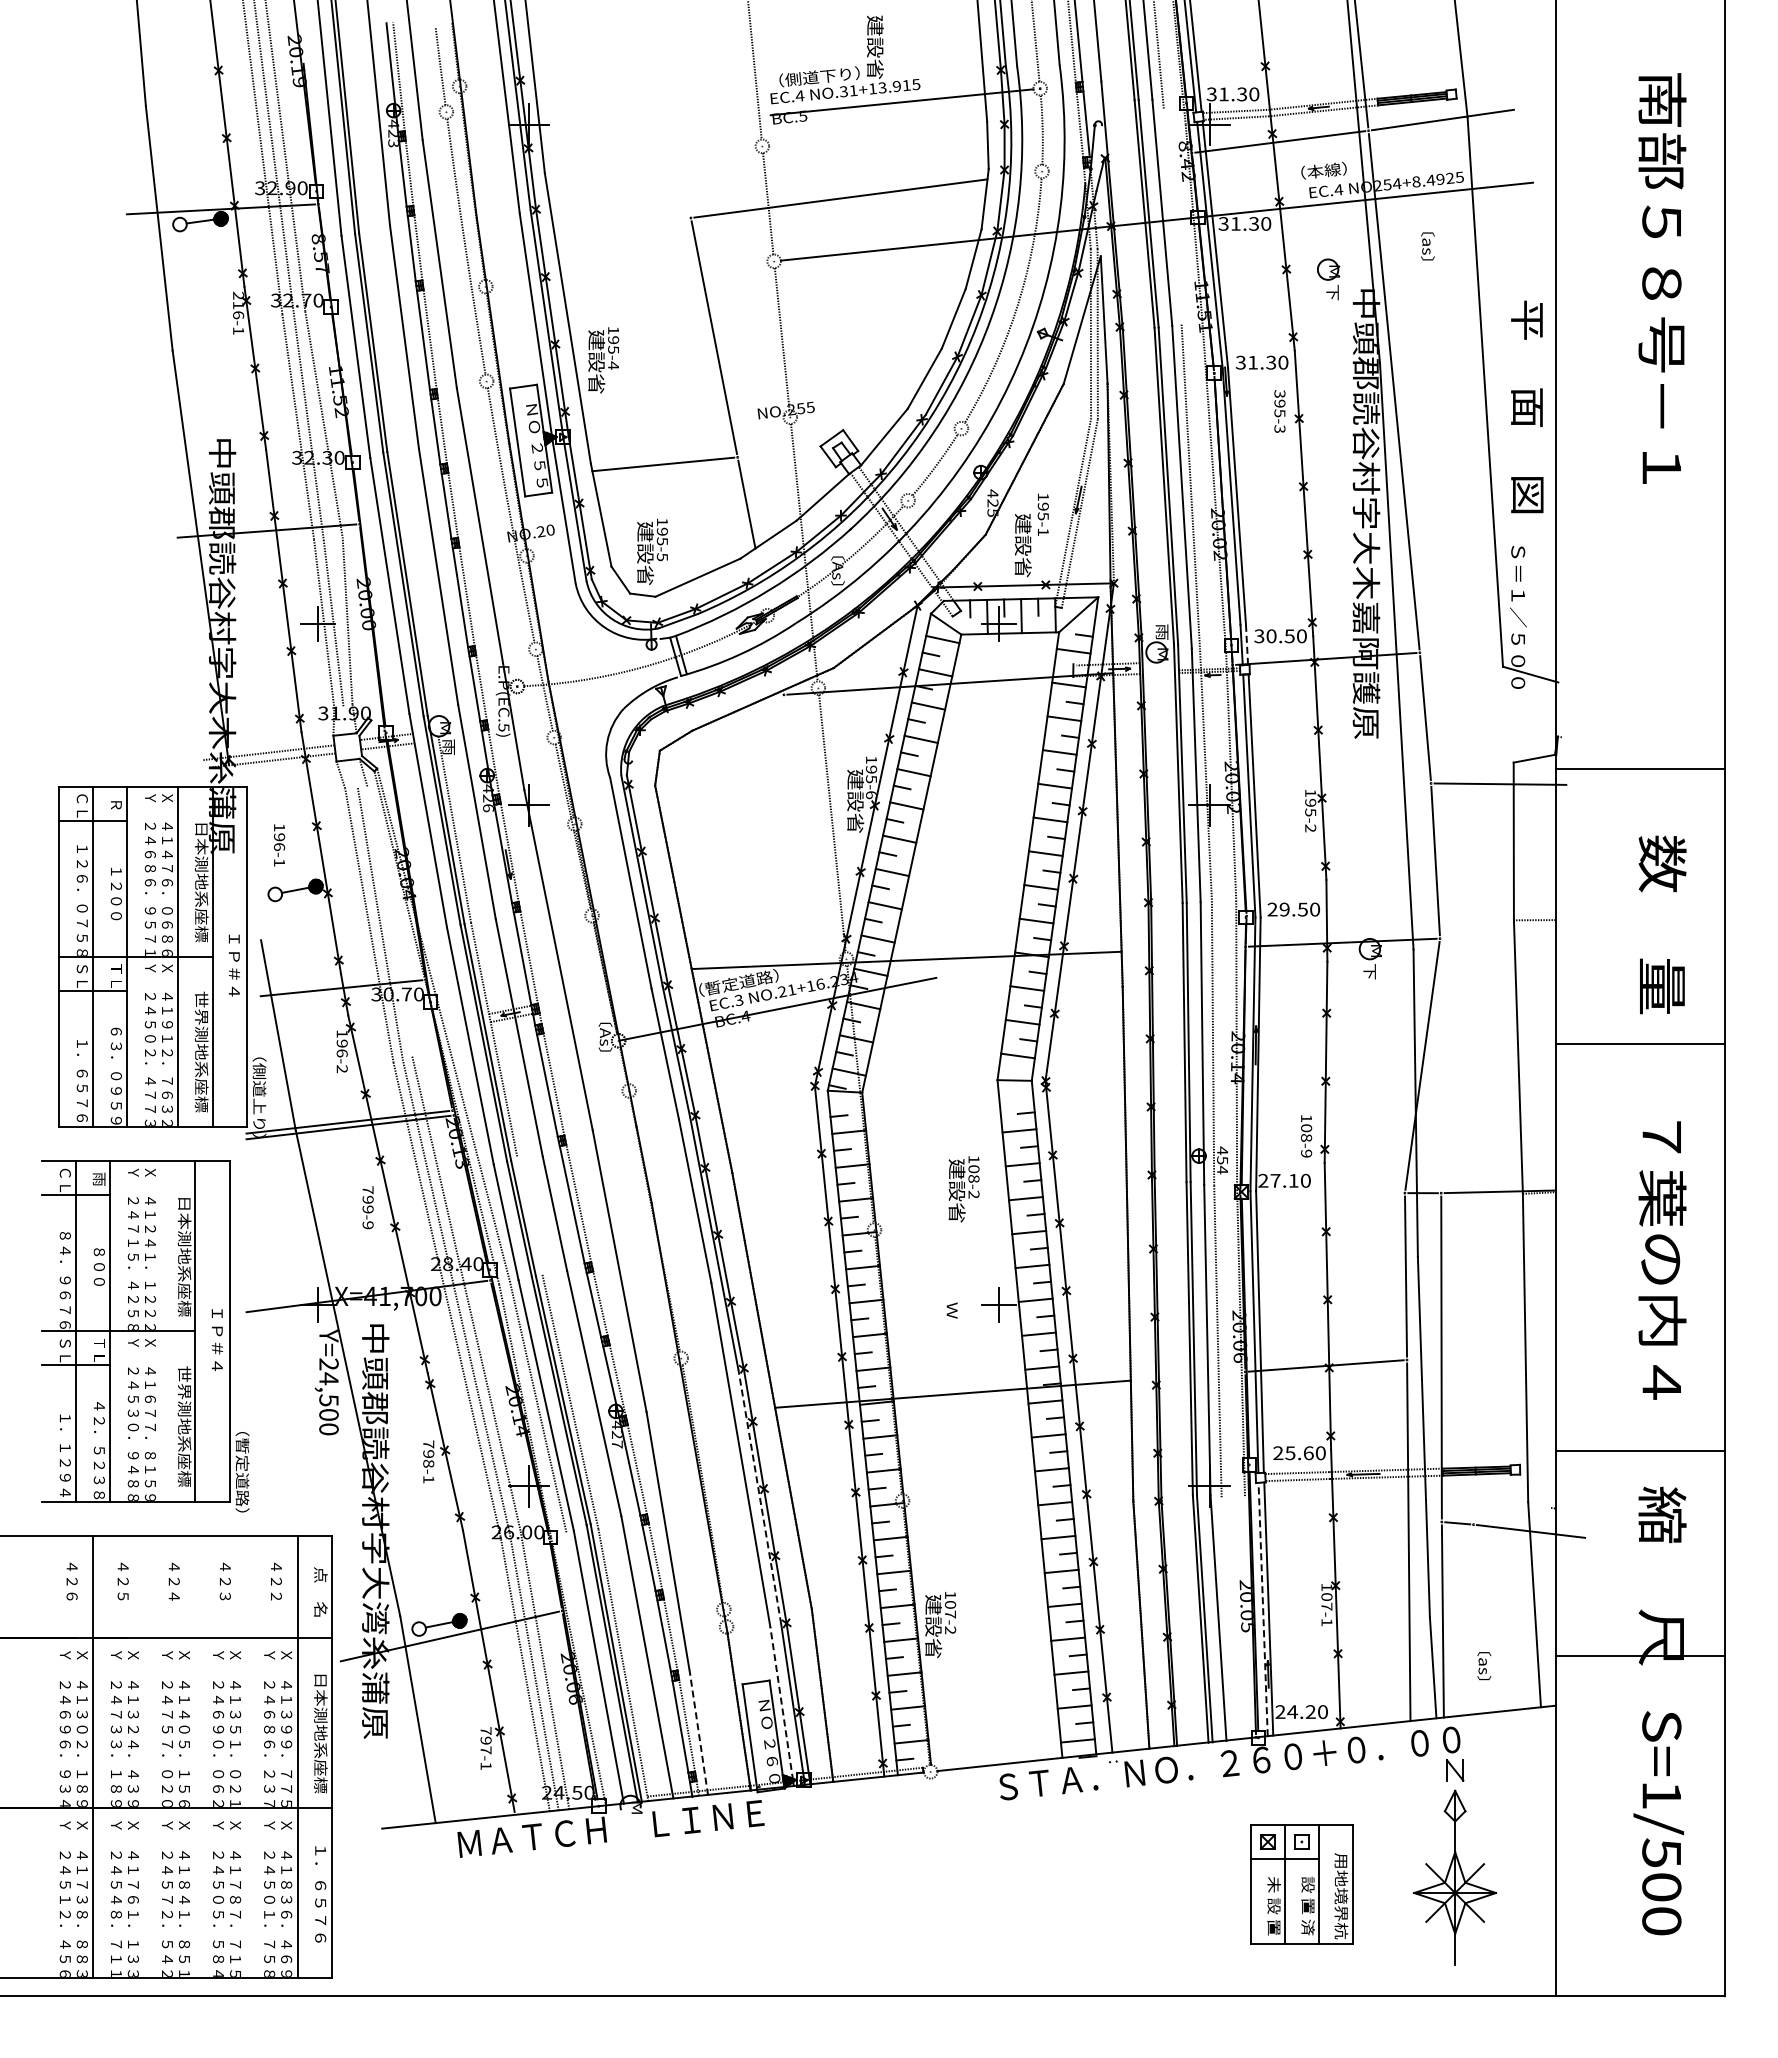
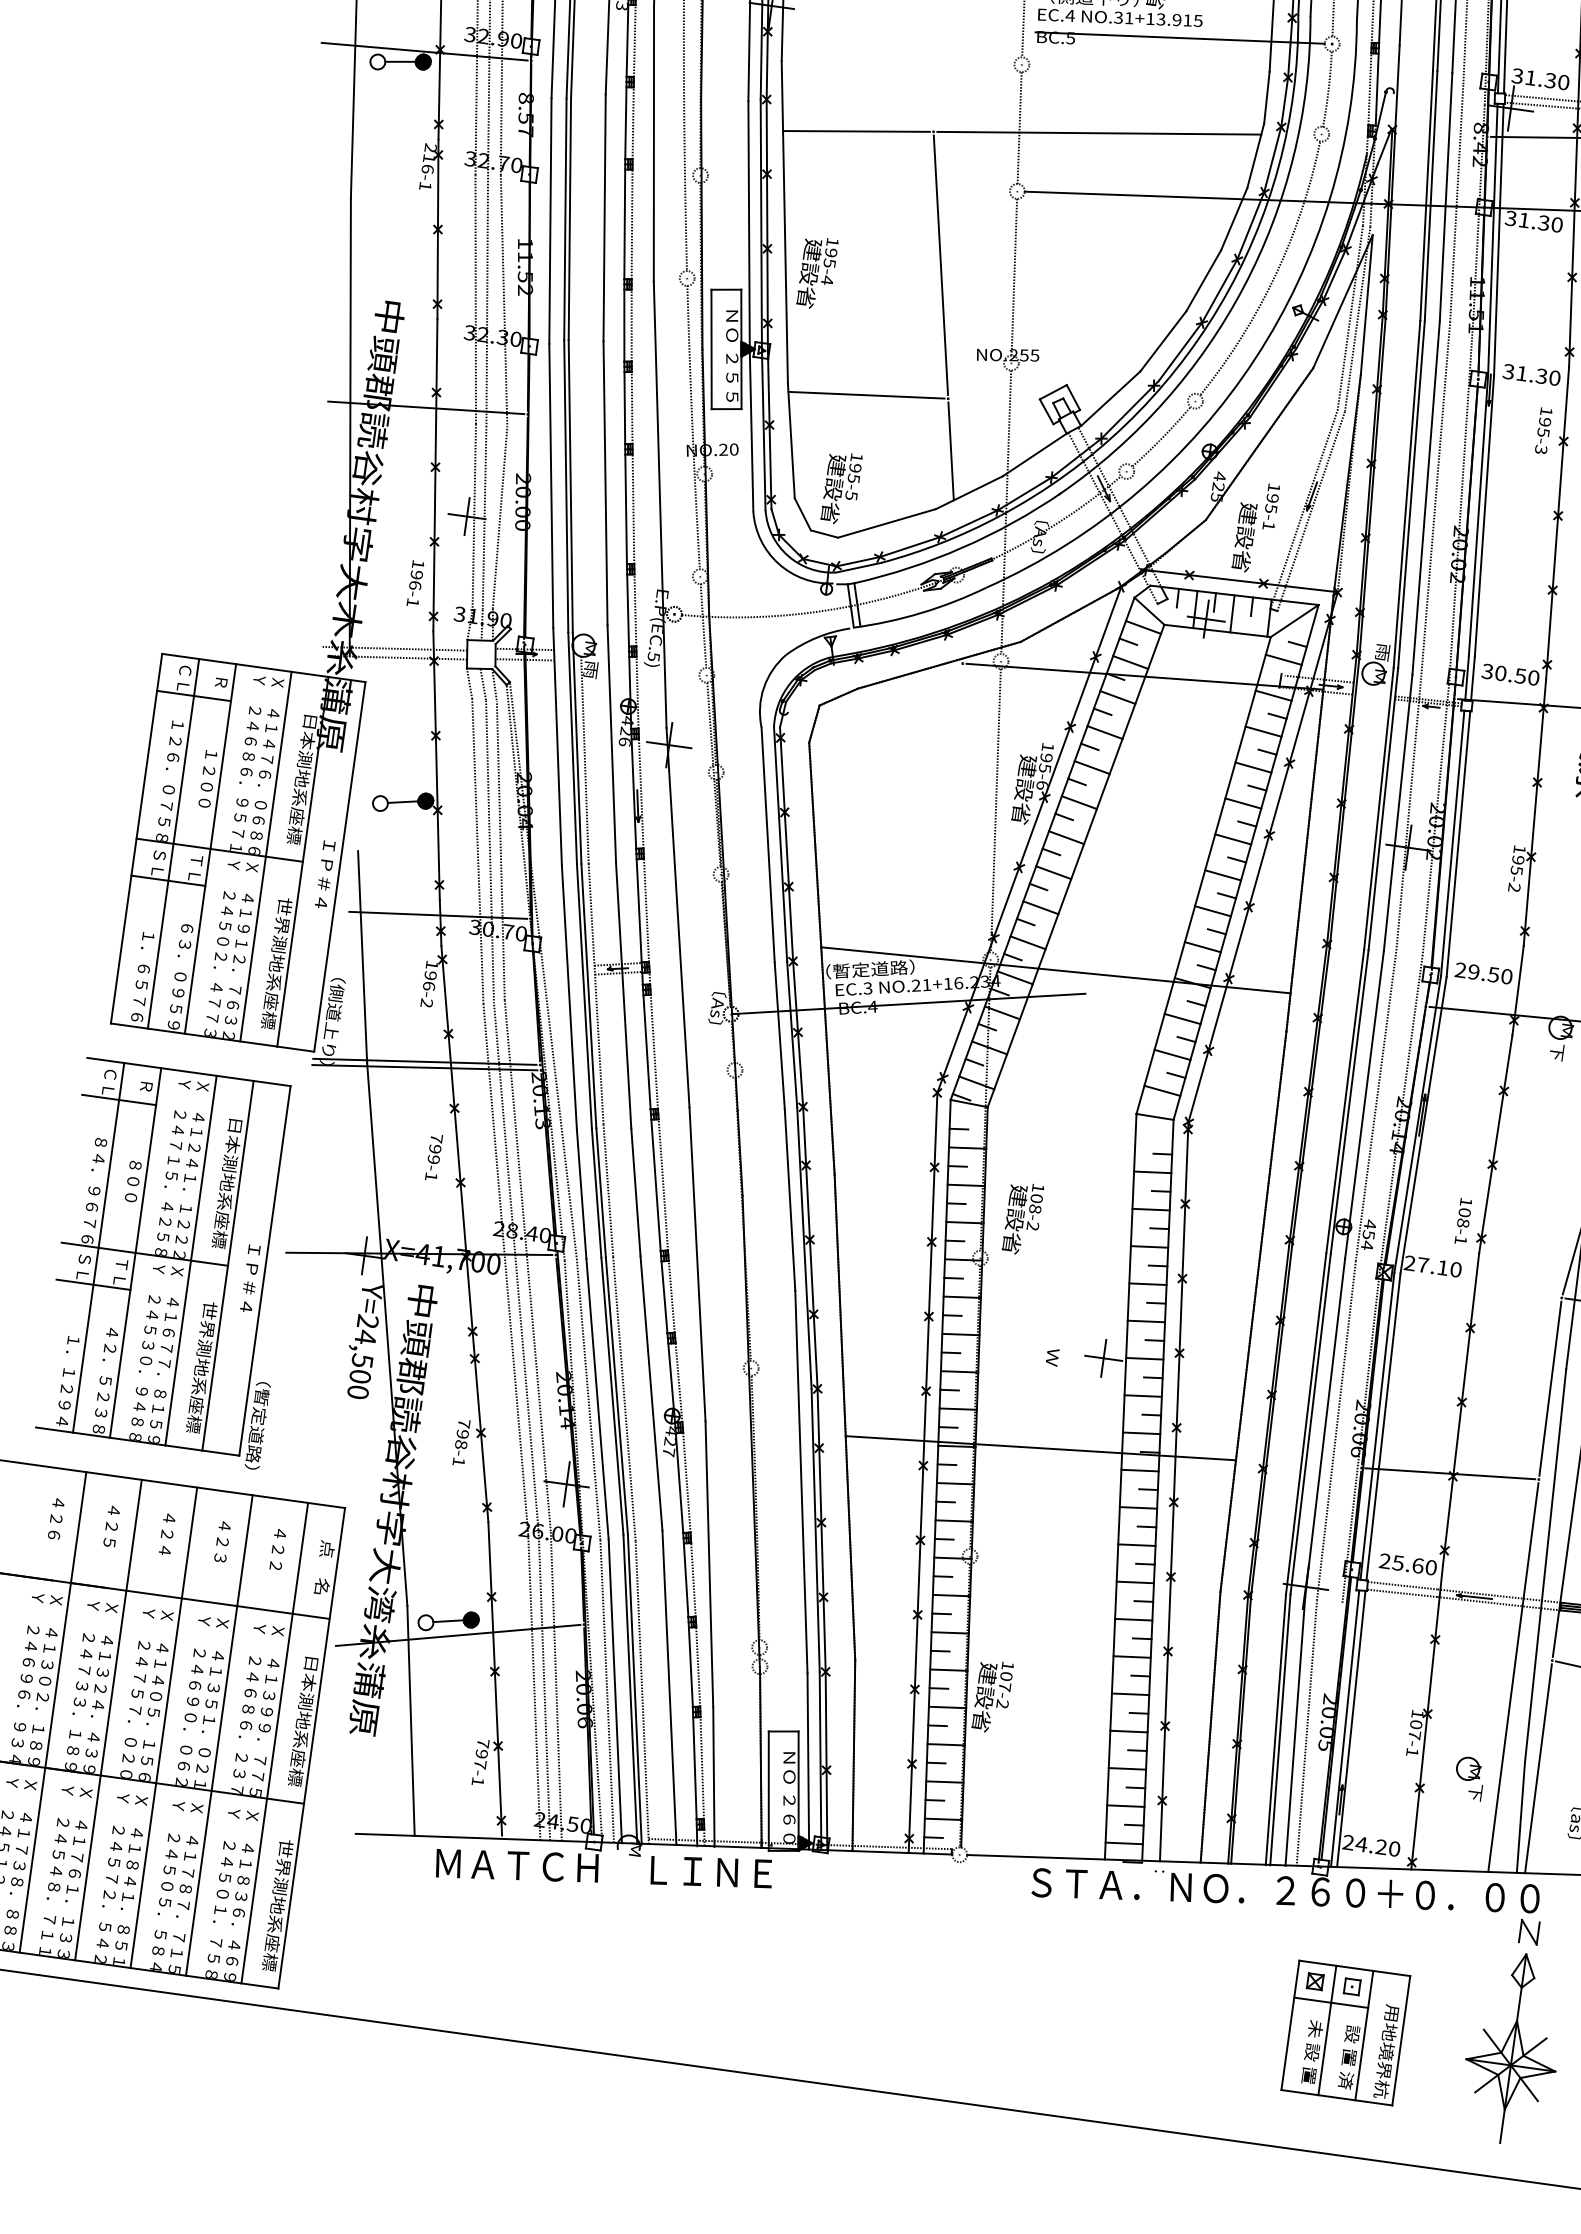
line: (1172, 216) -> (1456, 202), added
line: (620, 227) -> (855, 131), added
text: (1279, 393) -> (1546, 411), 395-3 -> 195-3
line: (1246, 644) -> (1472, 678), dashed -> solid
line: (344, 719) -> (481, 624), added
line: (352, 774) -> (482, 685), added
text: (279, 845) -> (415, 583), moved
line: (389, 921) -> (500, 850), added
text: (1306, 1153) -> (1460, 1240), 108-9 -> 108-1
text: (98, 1178) -> (145, 1085), 雨 -> Ｒ
text: (963, 1189) -> (1022, 1219), moved
line: (529, 1215) -> (608, 1190), added
text: (367, 1225) -> (430, 1176), 799-9 -> 799-1
line: (161, 1331) -> (191, 1260), added
line: (759, 1496) -> (815, 1530), dashed -> solid
line: (1263, 1609) -> (1345, 1728), dashed -> solid
line: (1228, 1618) -> (1306, 1733), added
part: (1381, 1638) -> (1469, 1777), added
line: (591, 1668) -> (607, 1691), added
line: (781, 1703) -> (808, 1758), dashed -> solid
line: (698, 1732) -> (713, 1777), dashed -> solid
line: (144, 1756) -> (108, 1719), added
line: (195, 1756) -> (163, 1727), added
line: (246, 1756) -> (219, 1735), added
text: (320, 1902) -> (277, 1904), １．６５７６ -> 世界測地系座標

